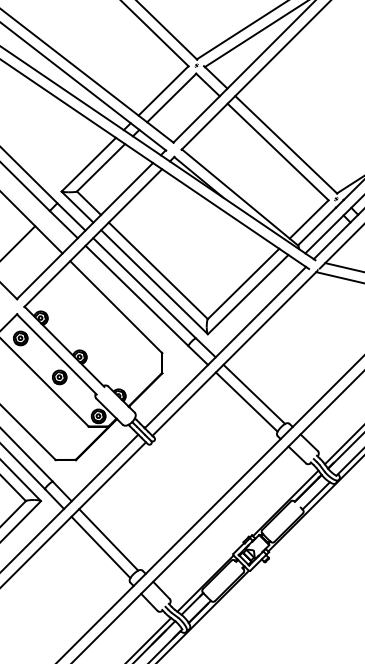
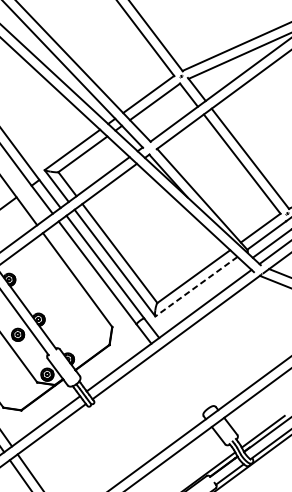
line: (247, 294) -> (195, 286), solid -> dashed
line: (254, 393) -> (188, 375), removed
line: (246, 401) -> (180, 381), removed

